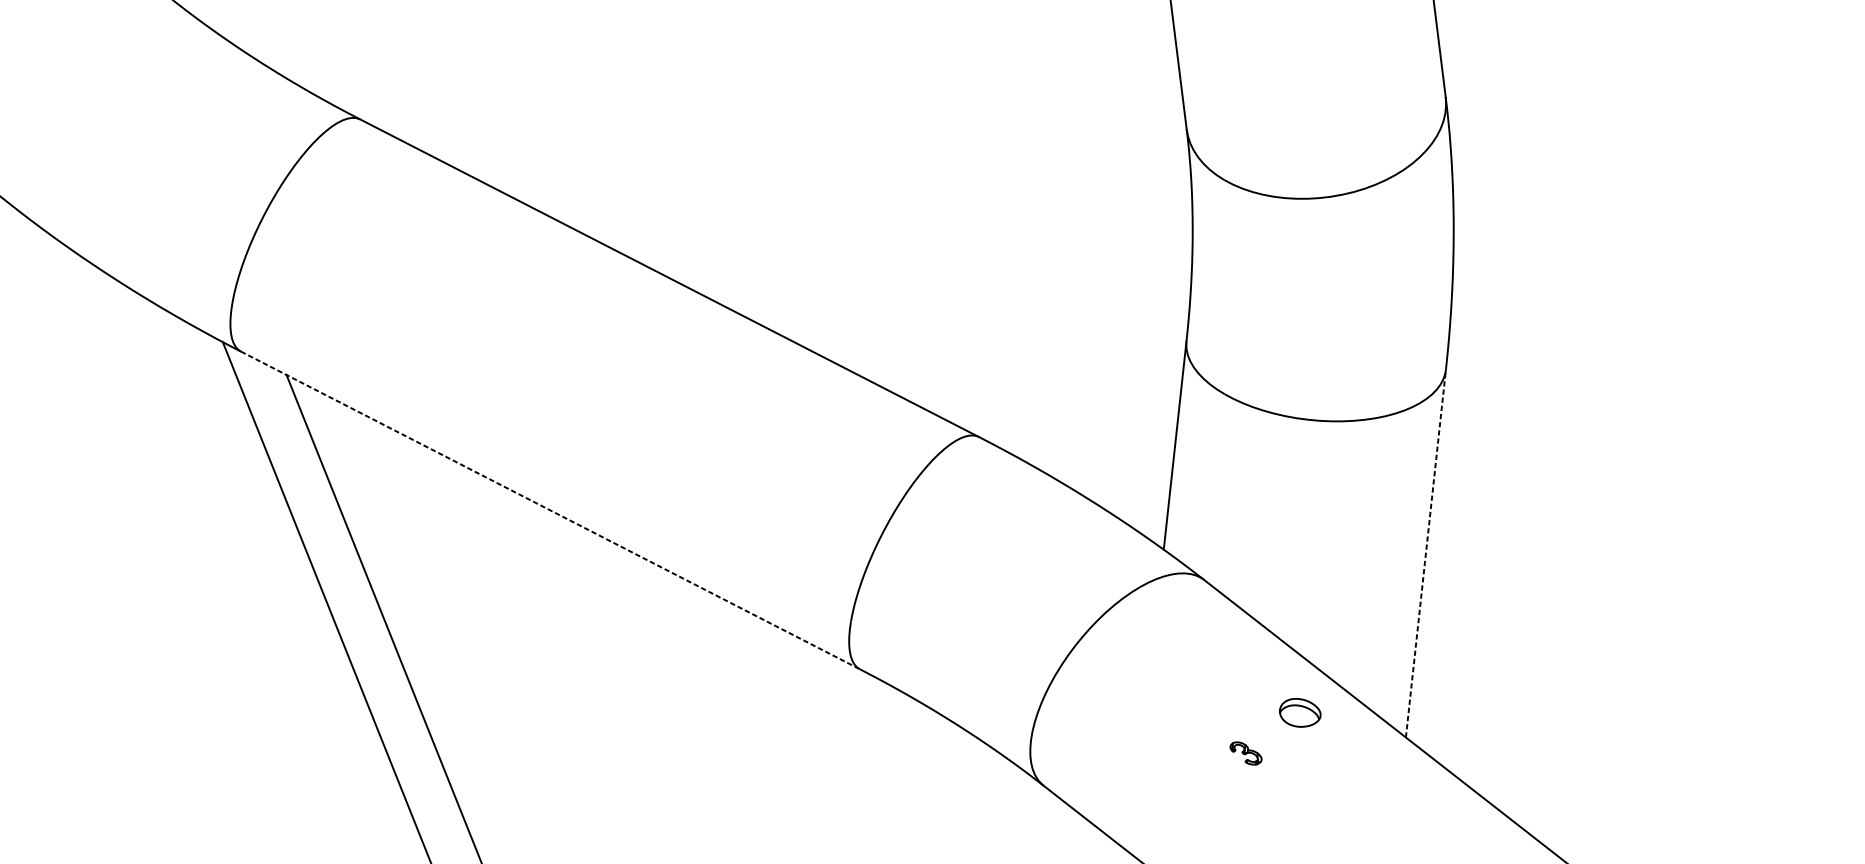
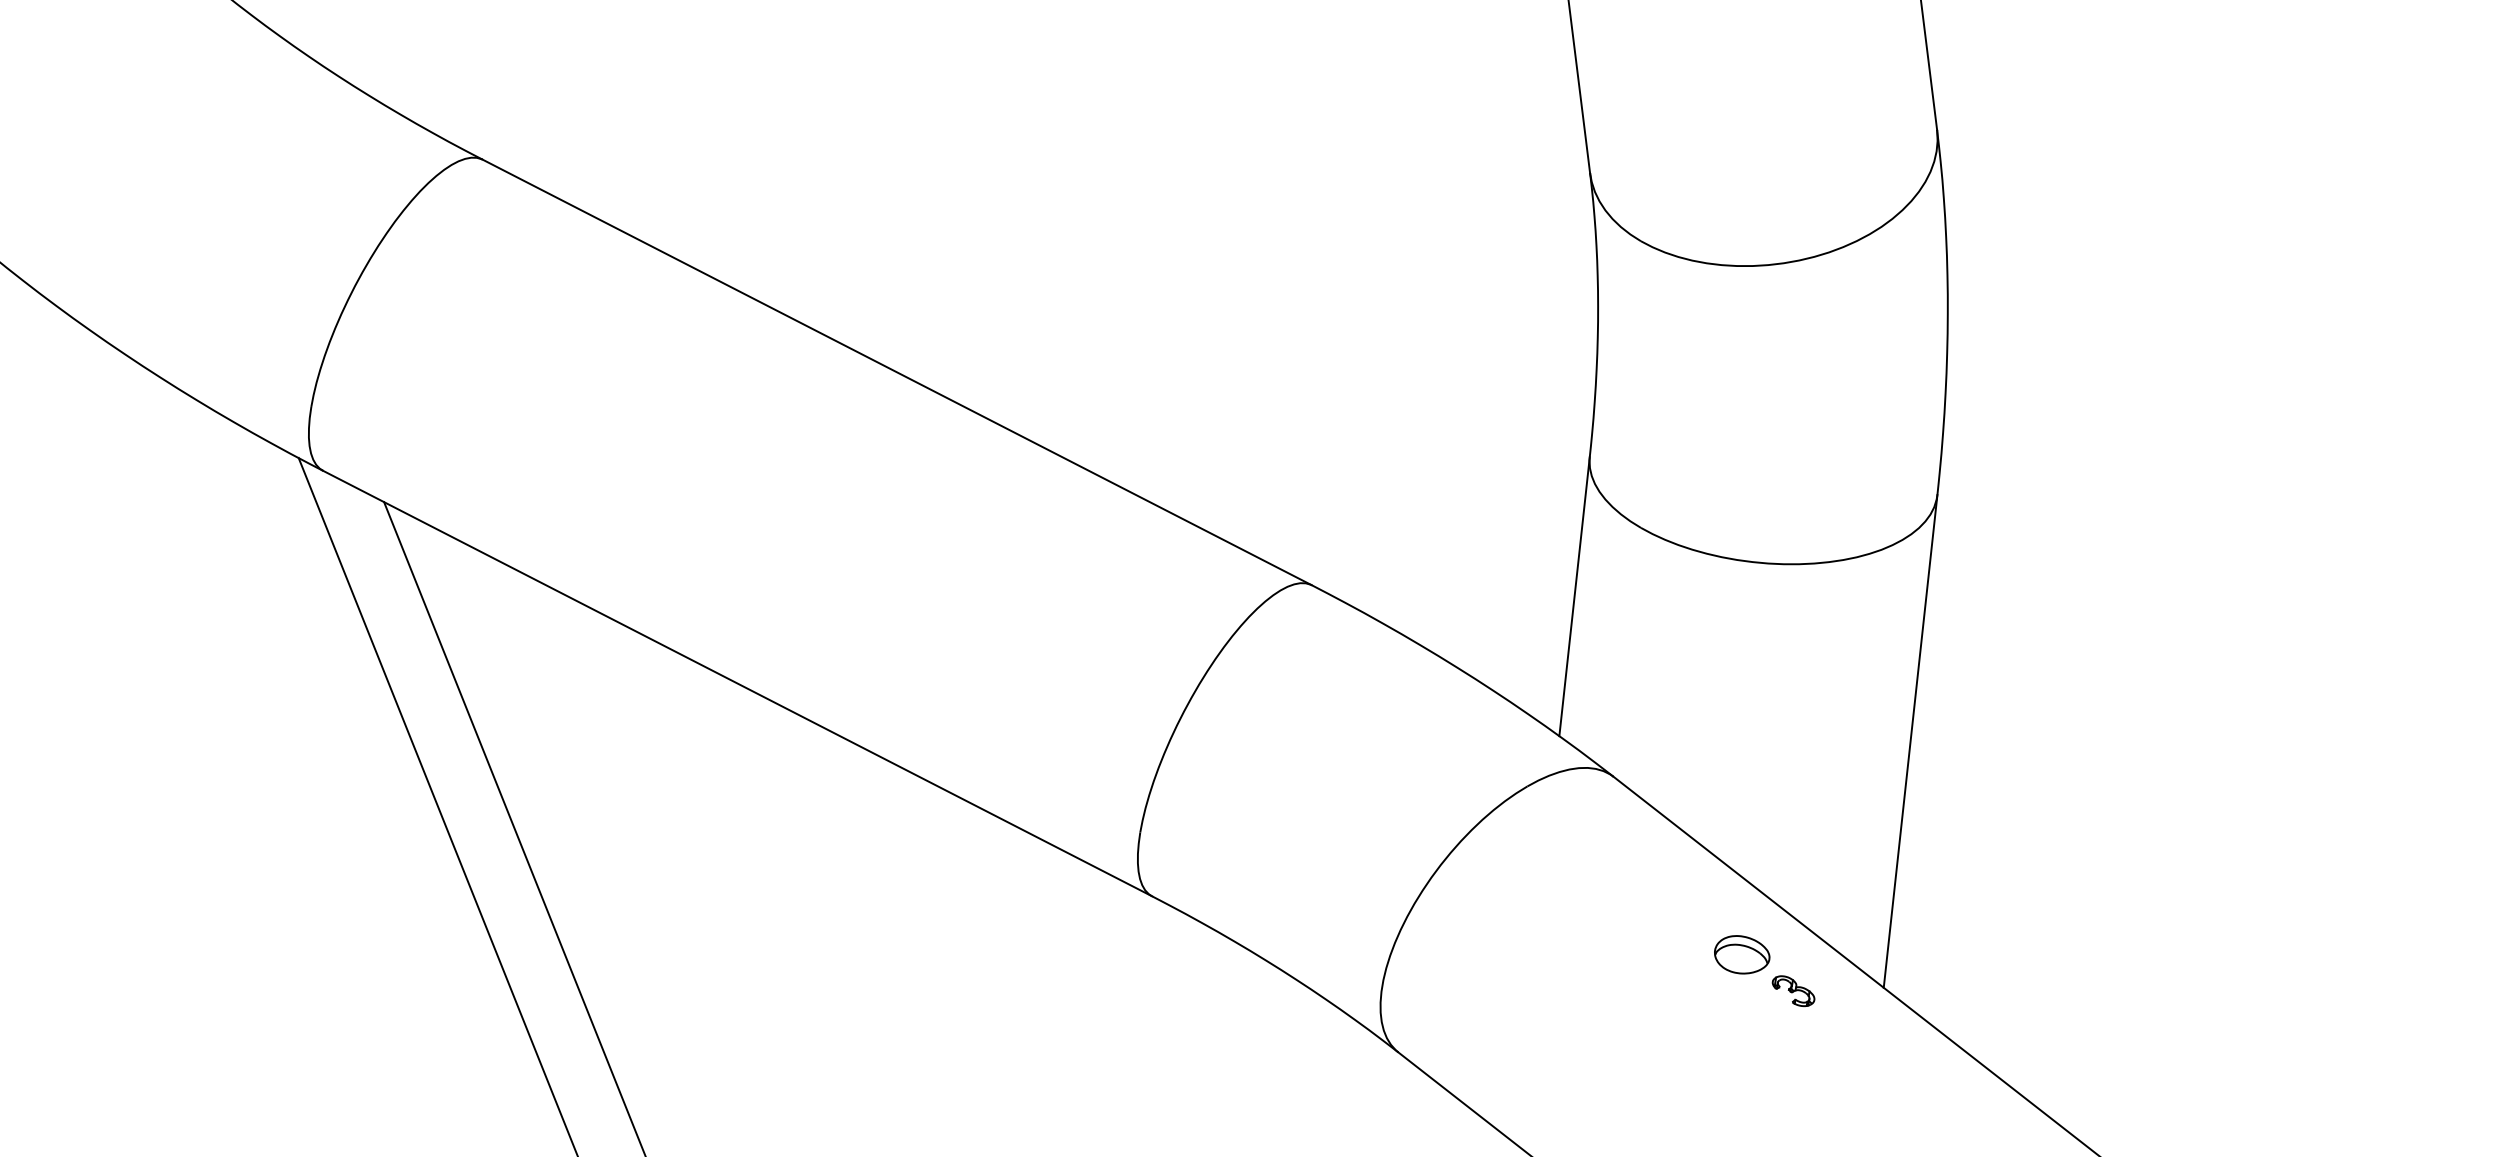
line: (550, 510) -> (737, 683), dashed -> solid
line: (1425, 553) -> (1910, 741), dashed -> solid
part: (1245, 753) -> (1793, 991), moved

